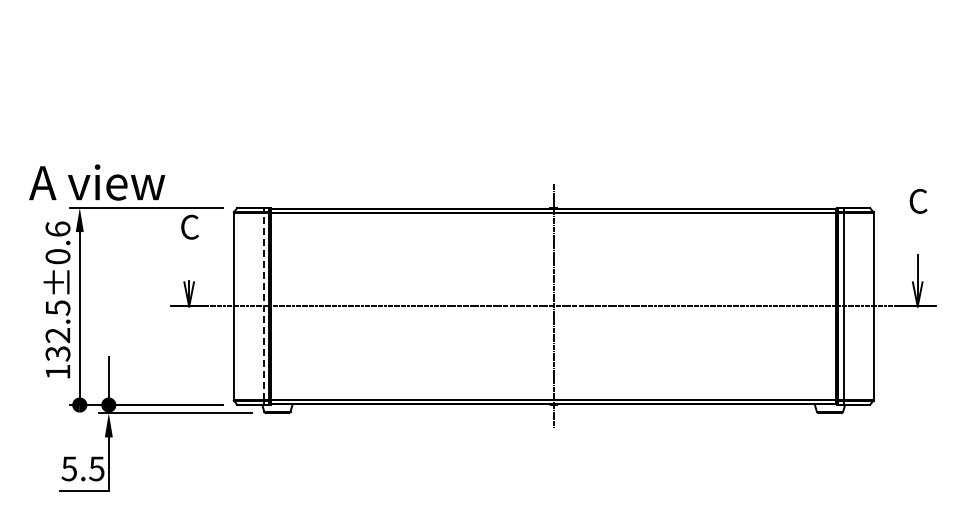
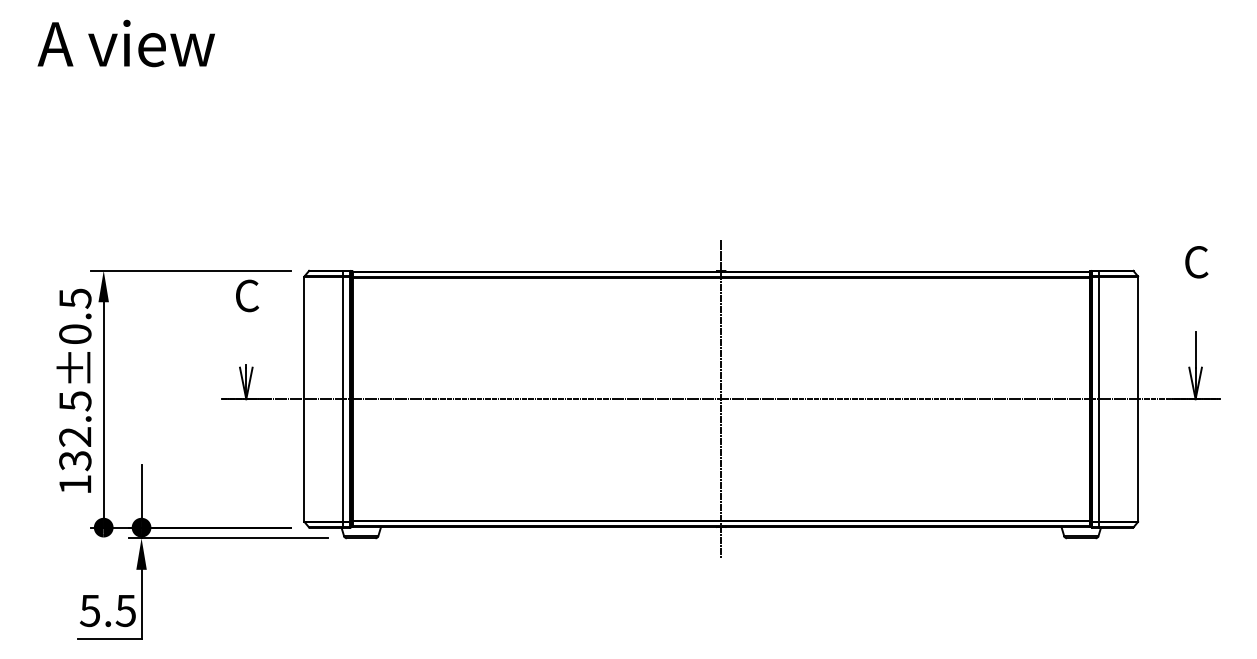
text: (97, 182) -> (126, 43), moved
text: (57, 229) -> (74, 298), 132.5±0.6 -> 132.5±0.5
line: (263, 306) -> (343, 399), dashed -> solid

